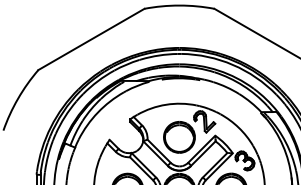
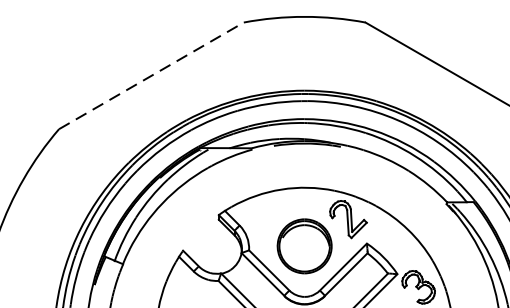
line: (91, 39) -> (151, 75), solid -> dashed

